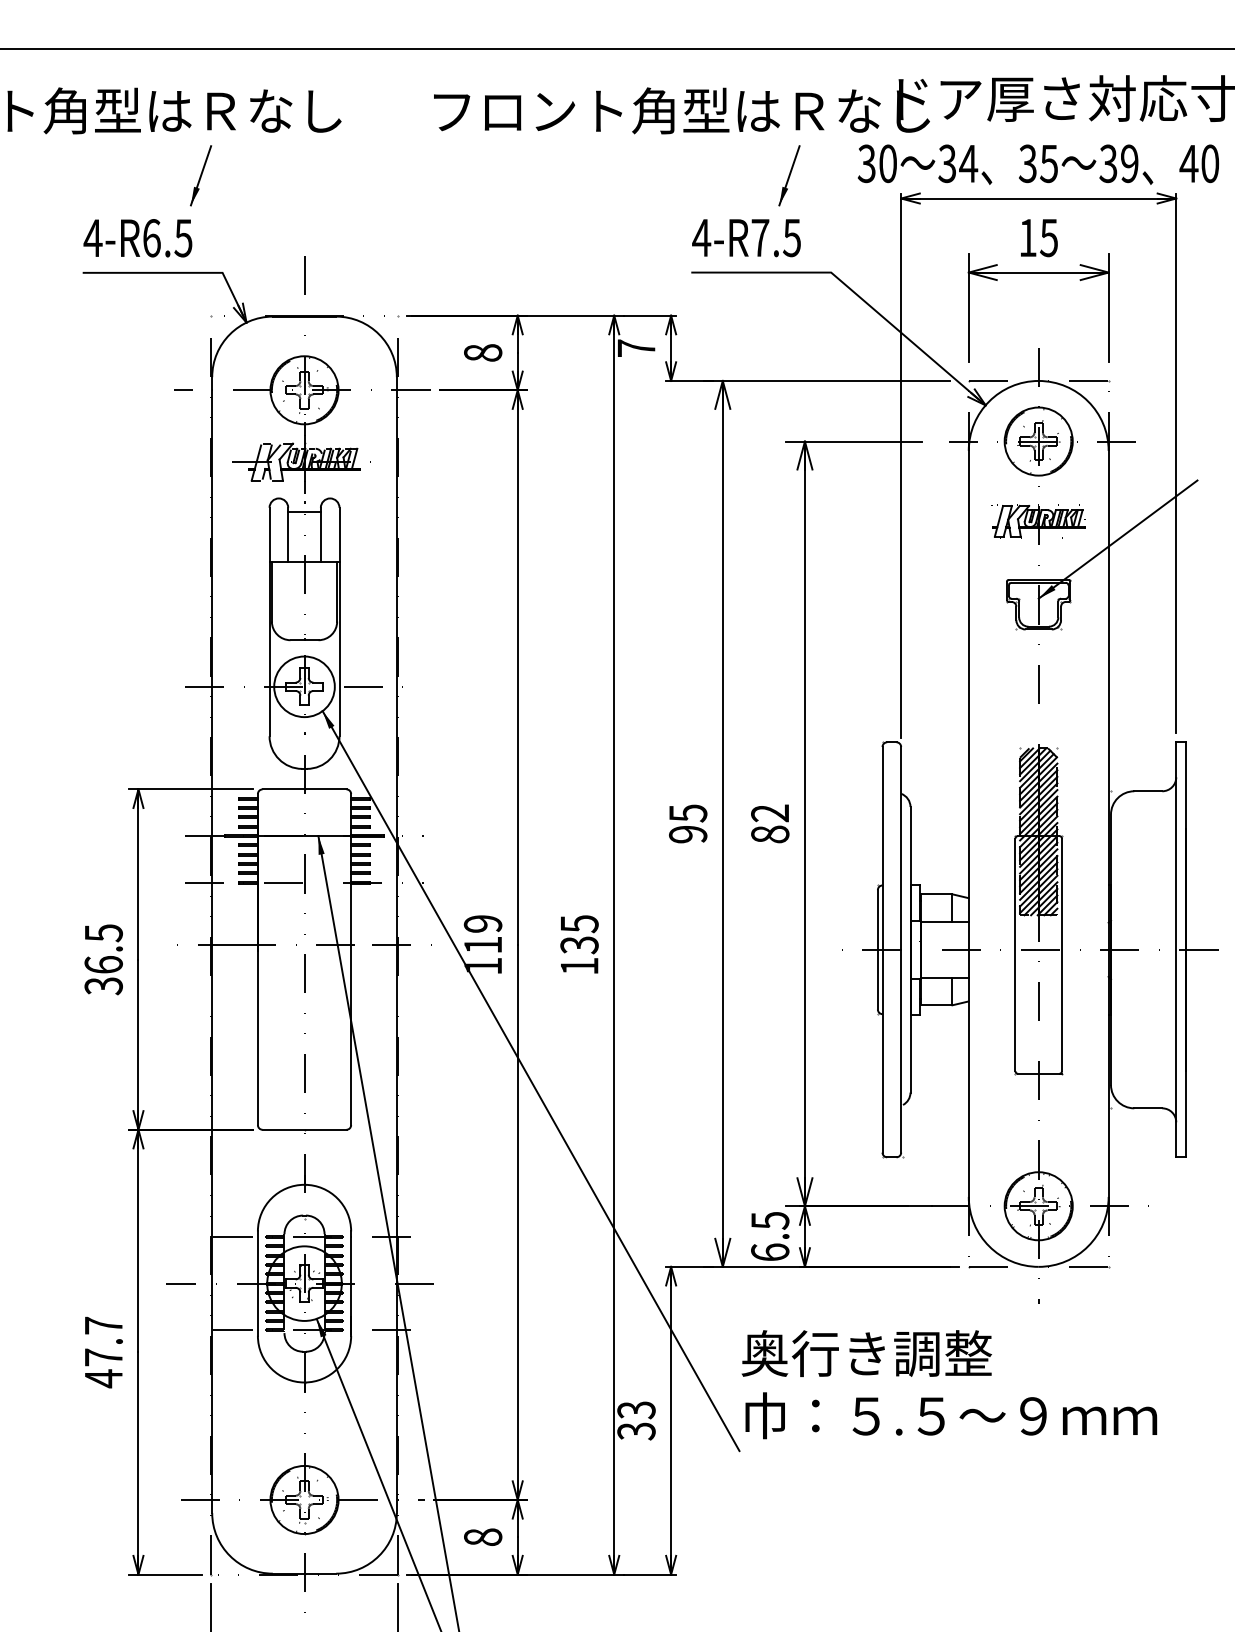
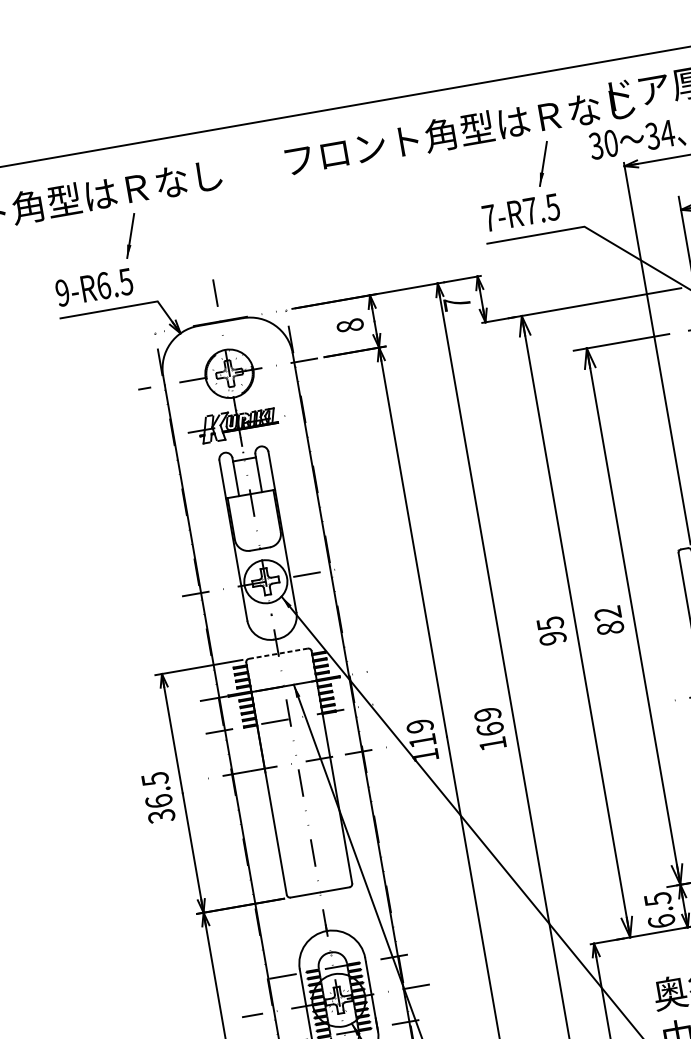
text: (701, 237) -> (489, 218), 4-R7.5 -> 7-R7.5
text: (92, 238) -> (62, 293), 4-R6.5 -> 9-R6.5
line: (304, 789) -> (278, 653), solid -> dashed
text: (579, 934) -> (489, 721), 135 -> 169

